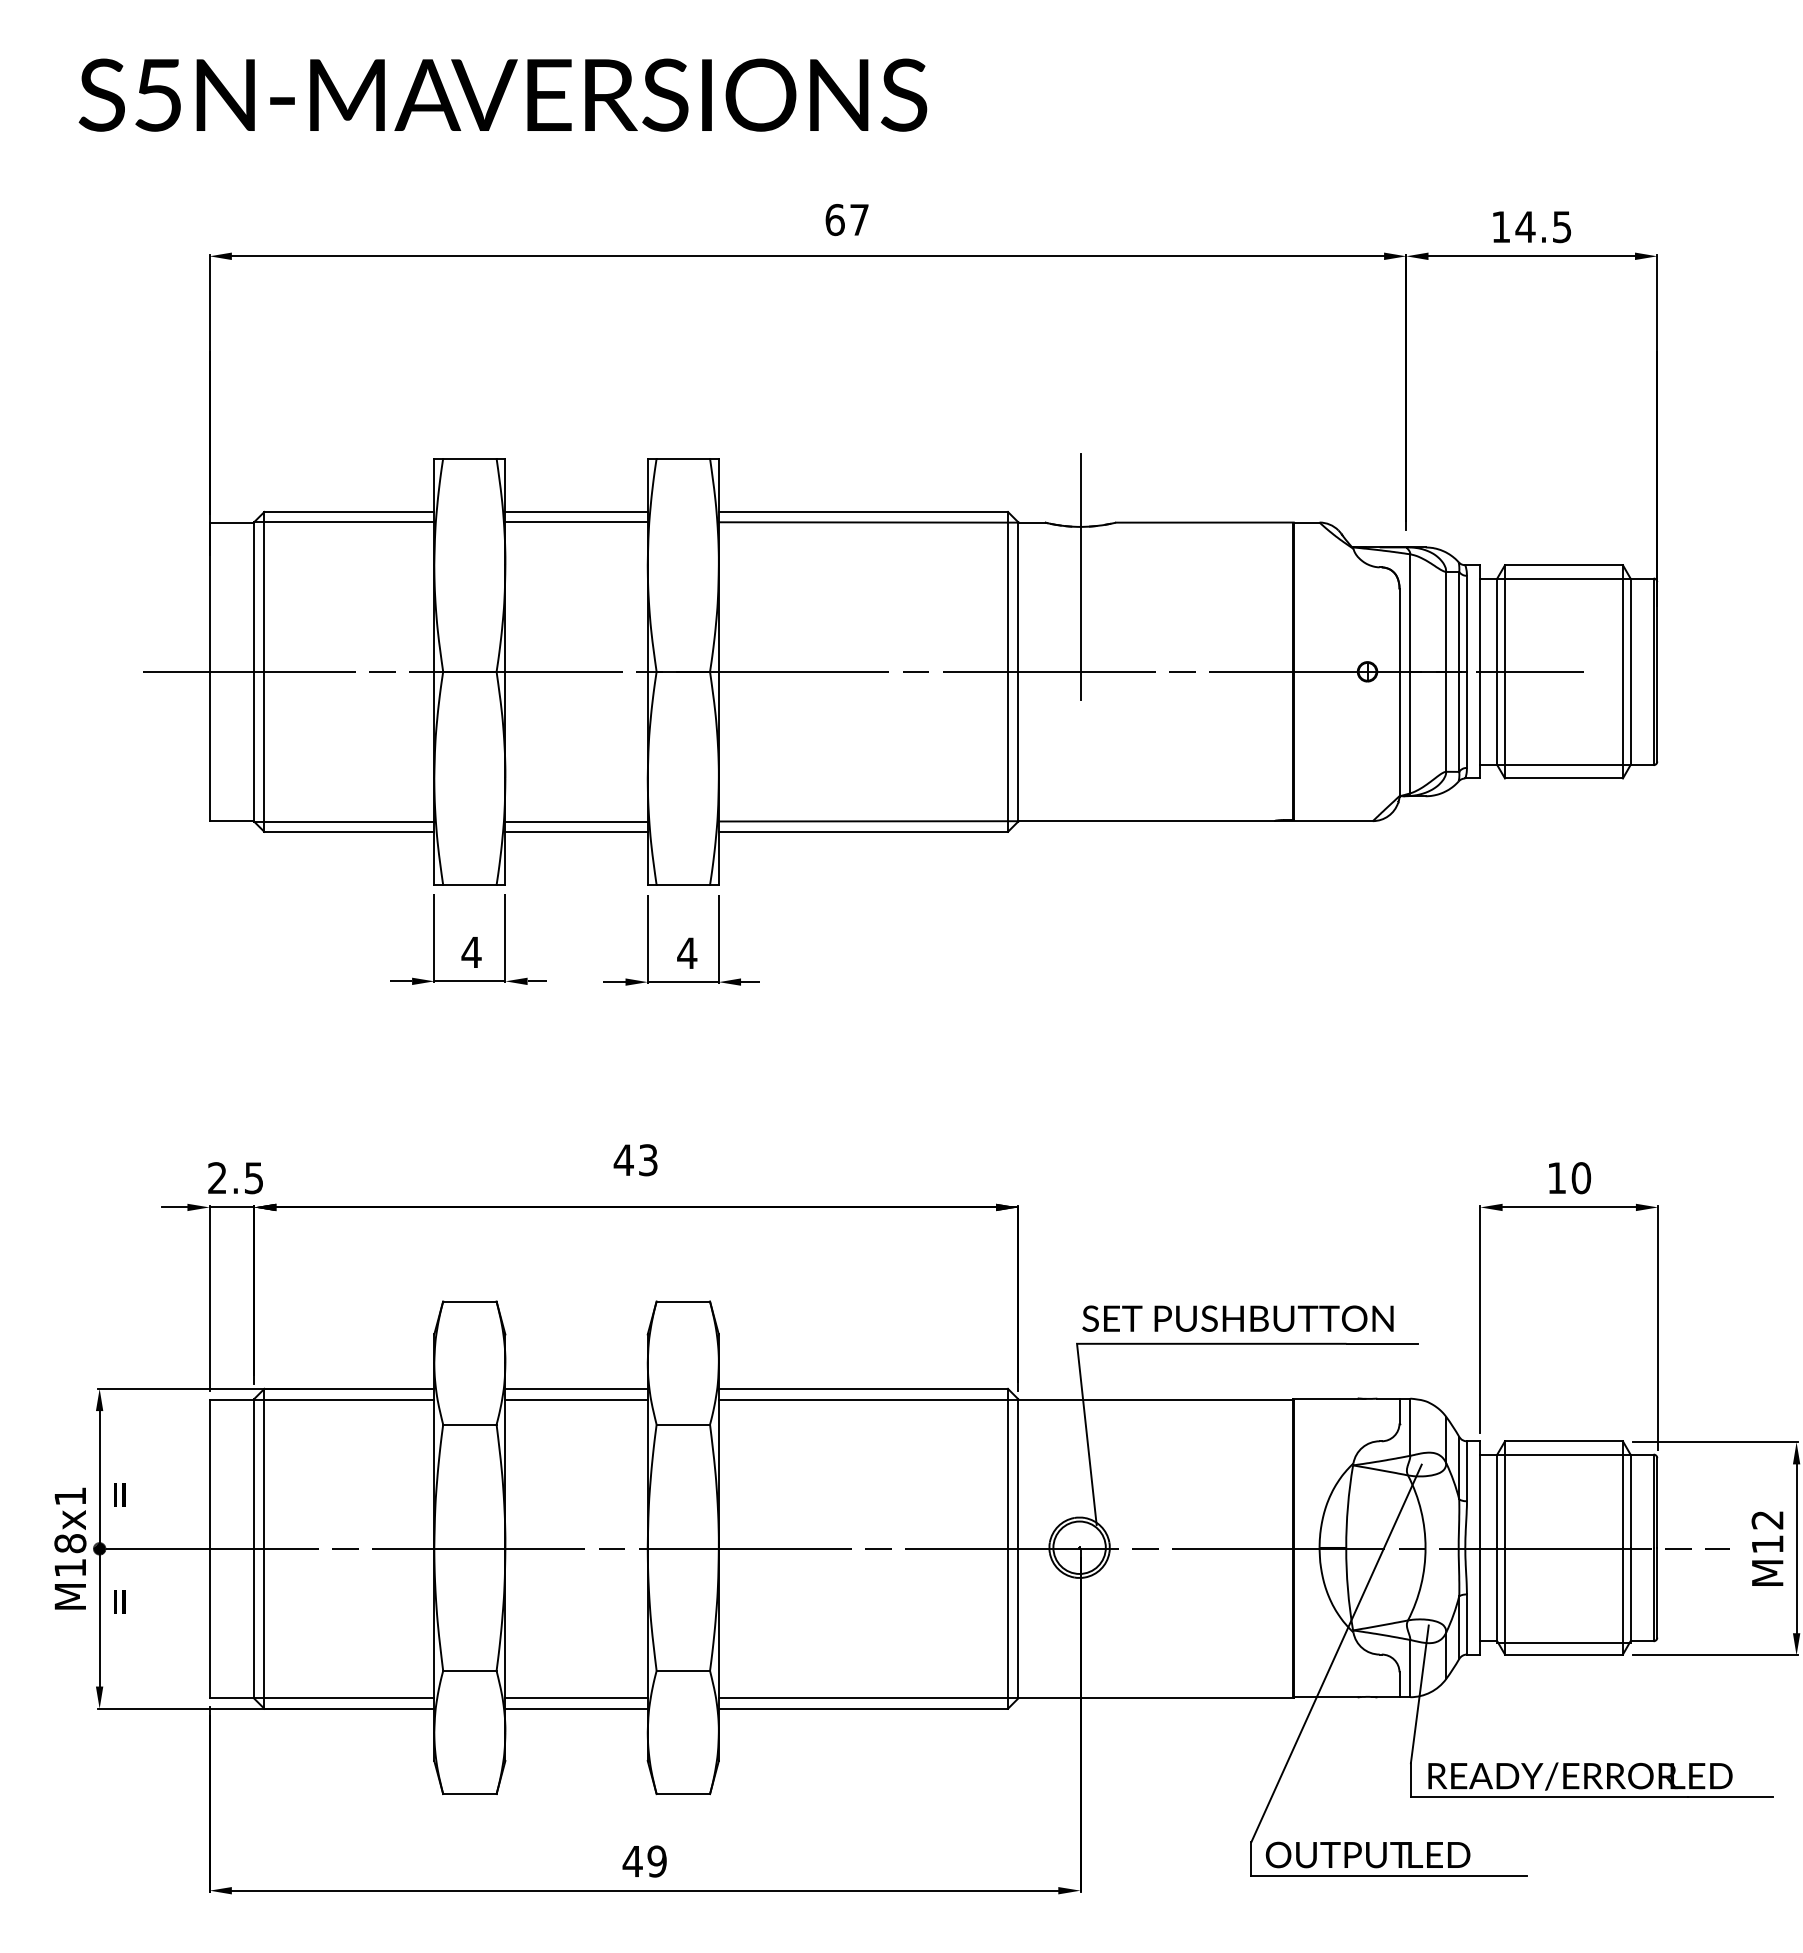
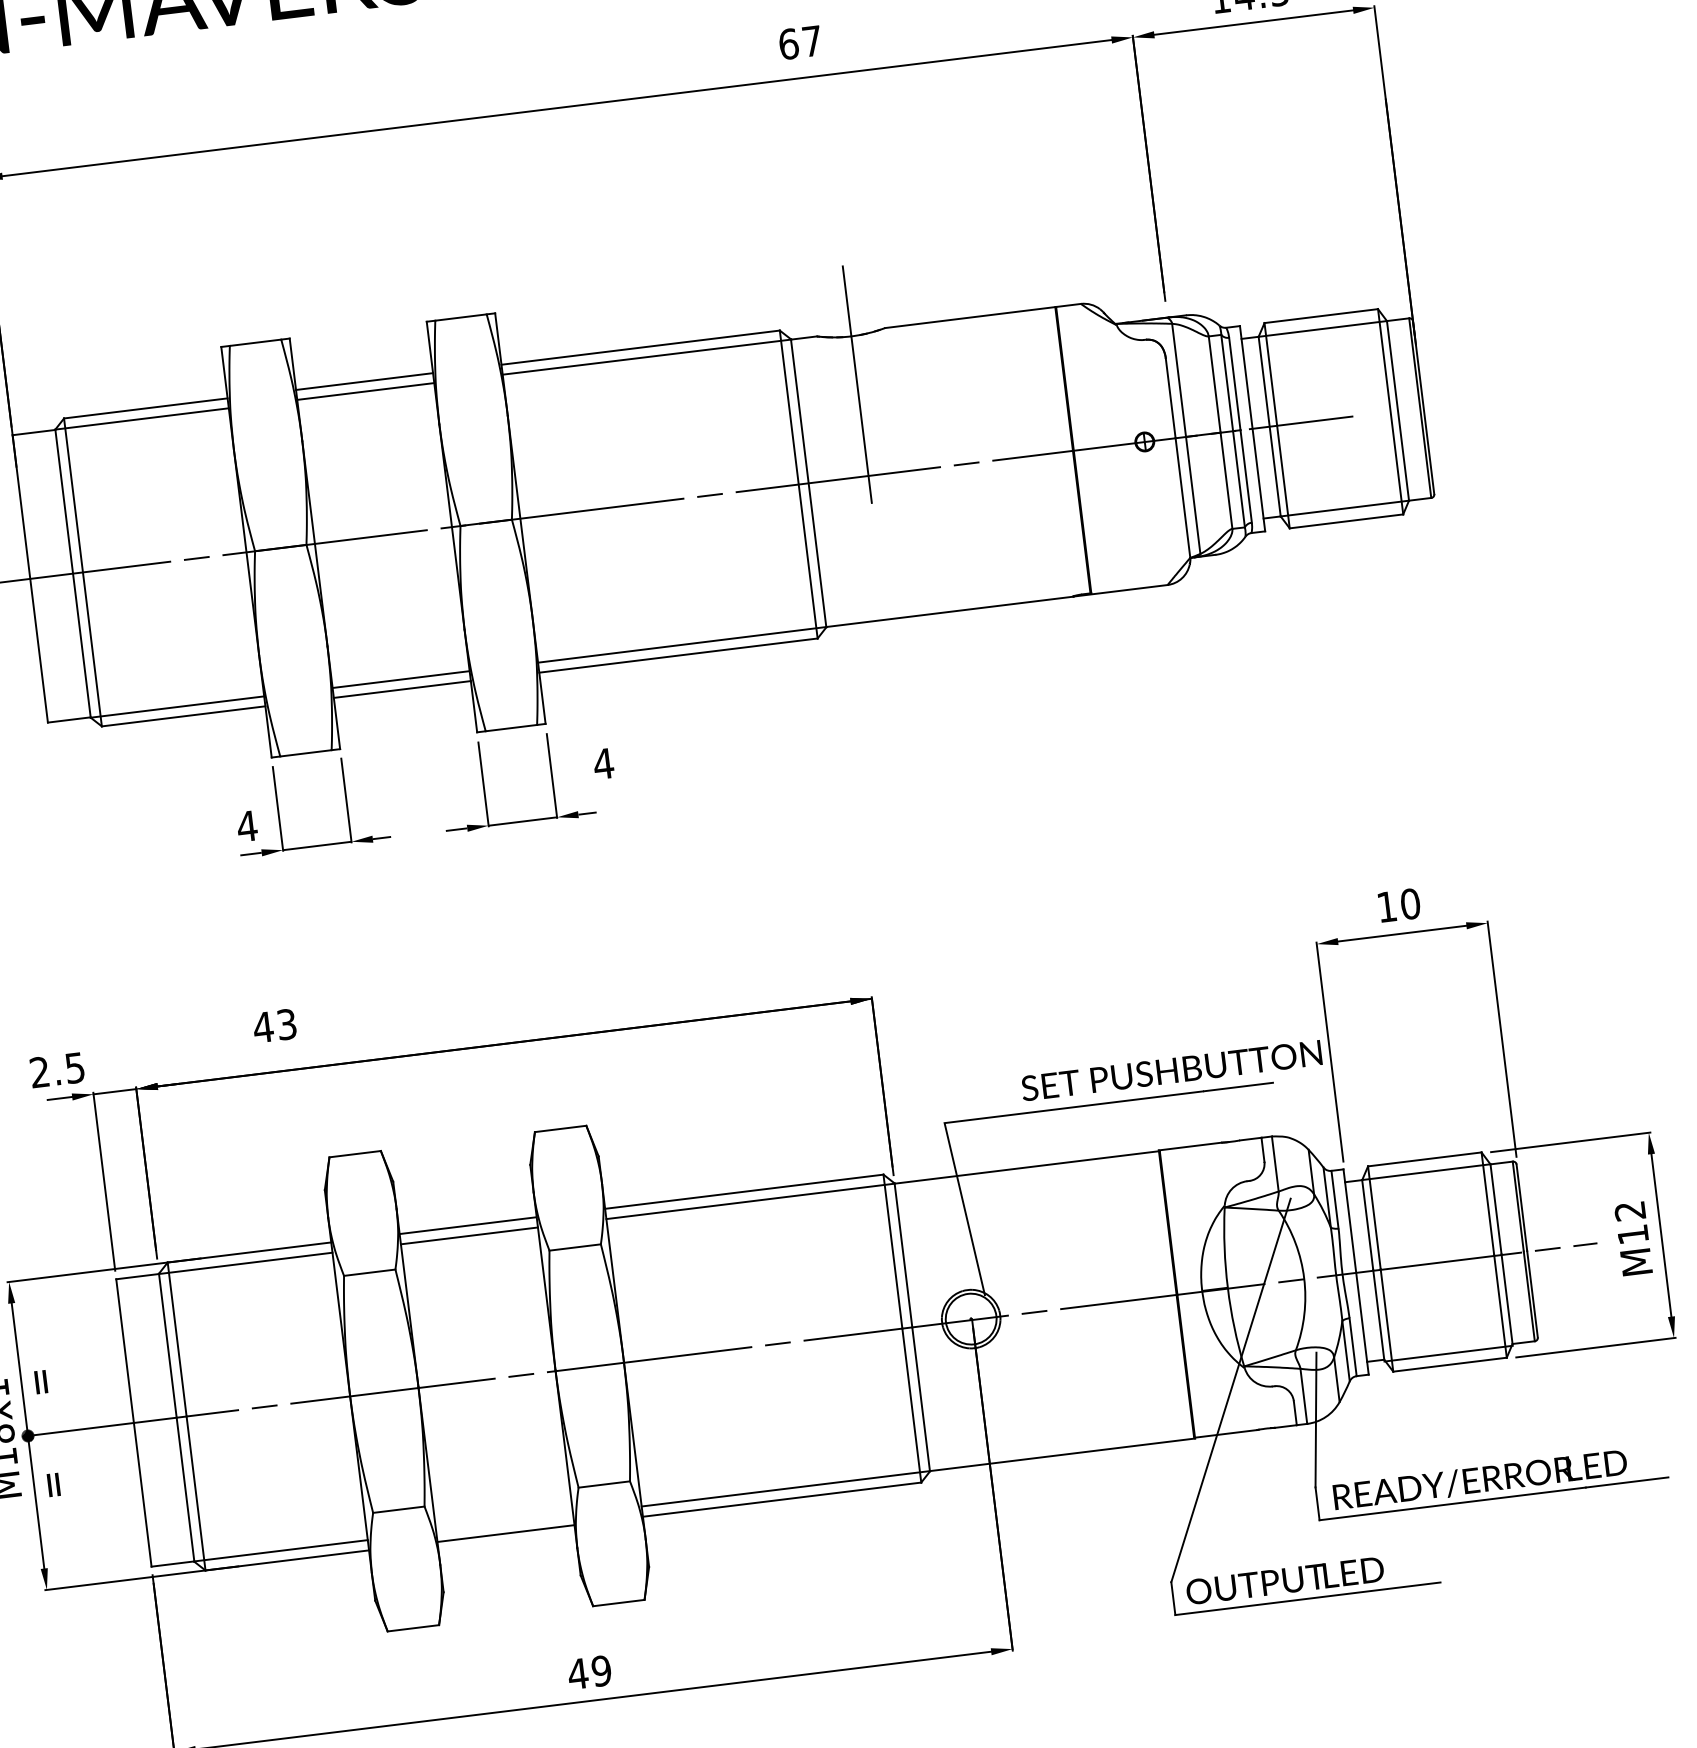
text: (846, 220) -> (799, 43), moved
text: (471, 952) -> (247, 826), moved
text: (687, 952) -> (603, 763), moved
text: (635, 1160) -> (274, 1026), moved
text: (235, 1178) -> (57, 1070), moved
text: (1237, 1318) -> (1171, 1070), moved
line: (576, 1698) -> (504, 1523), removed

